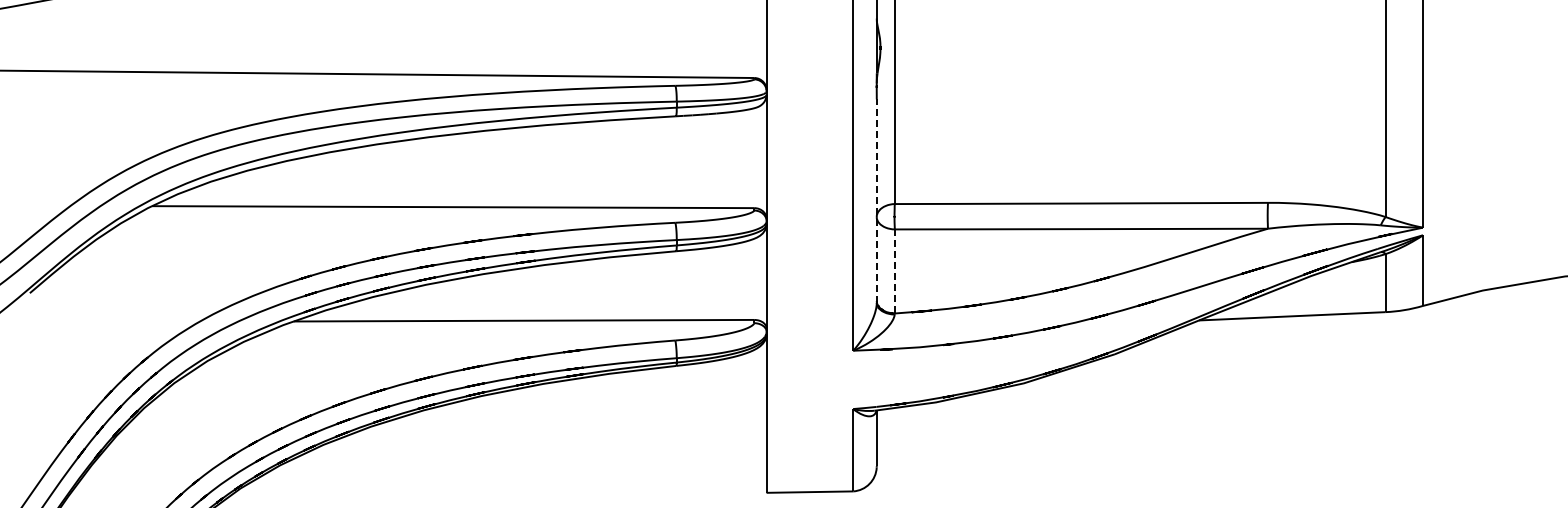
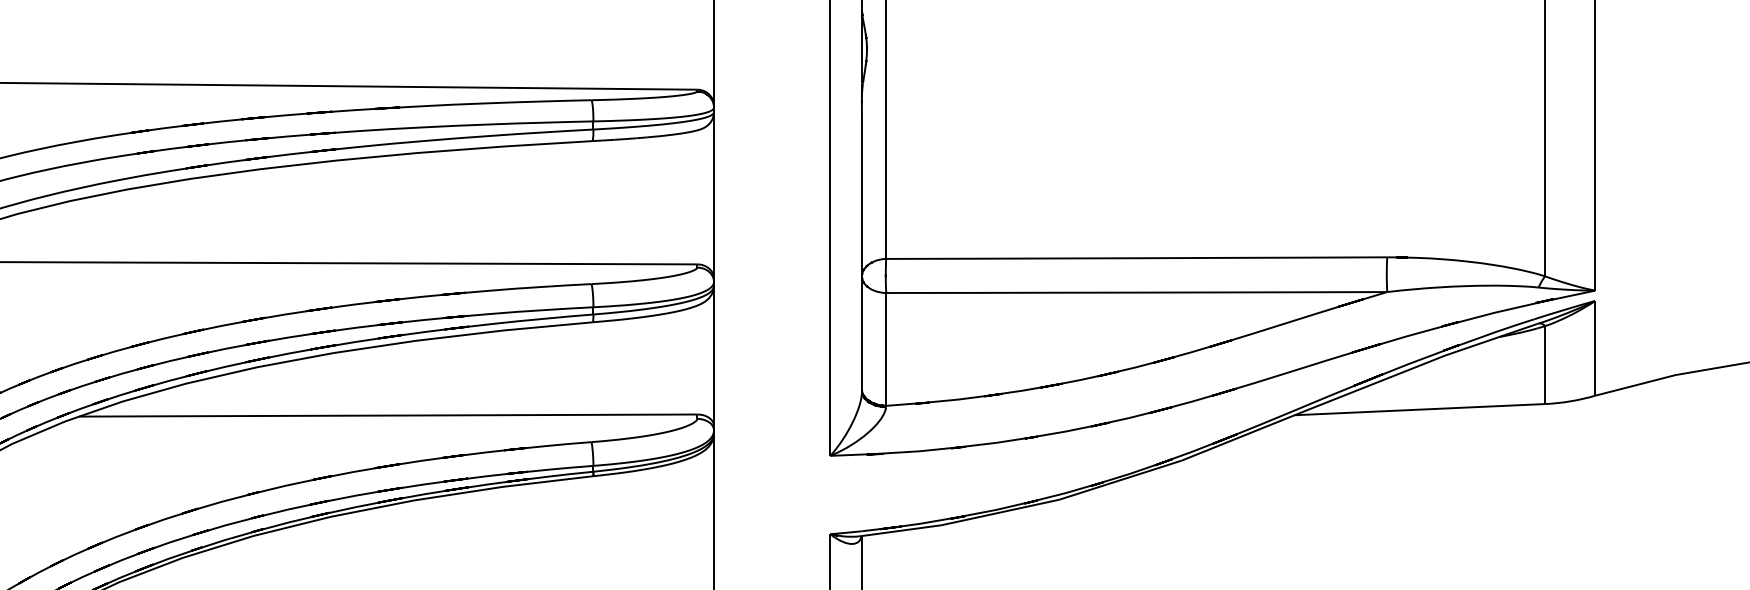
line: (876, 201) -> (861, 255), dashed -> solid
line: (894, 271) -> (885, 349), dashed -> solid

